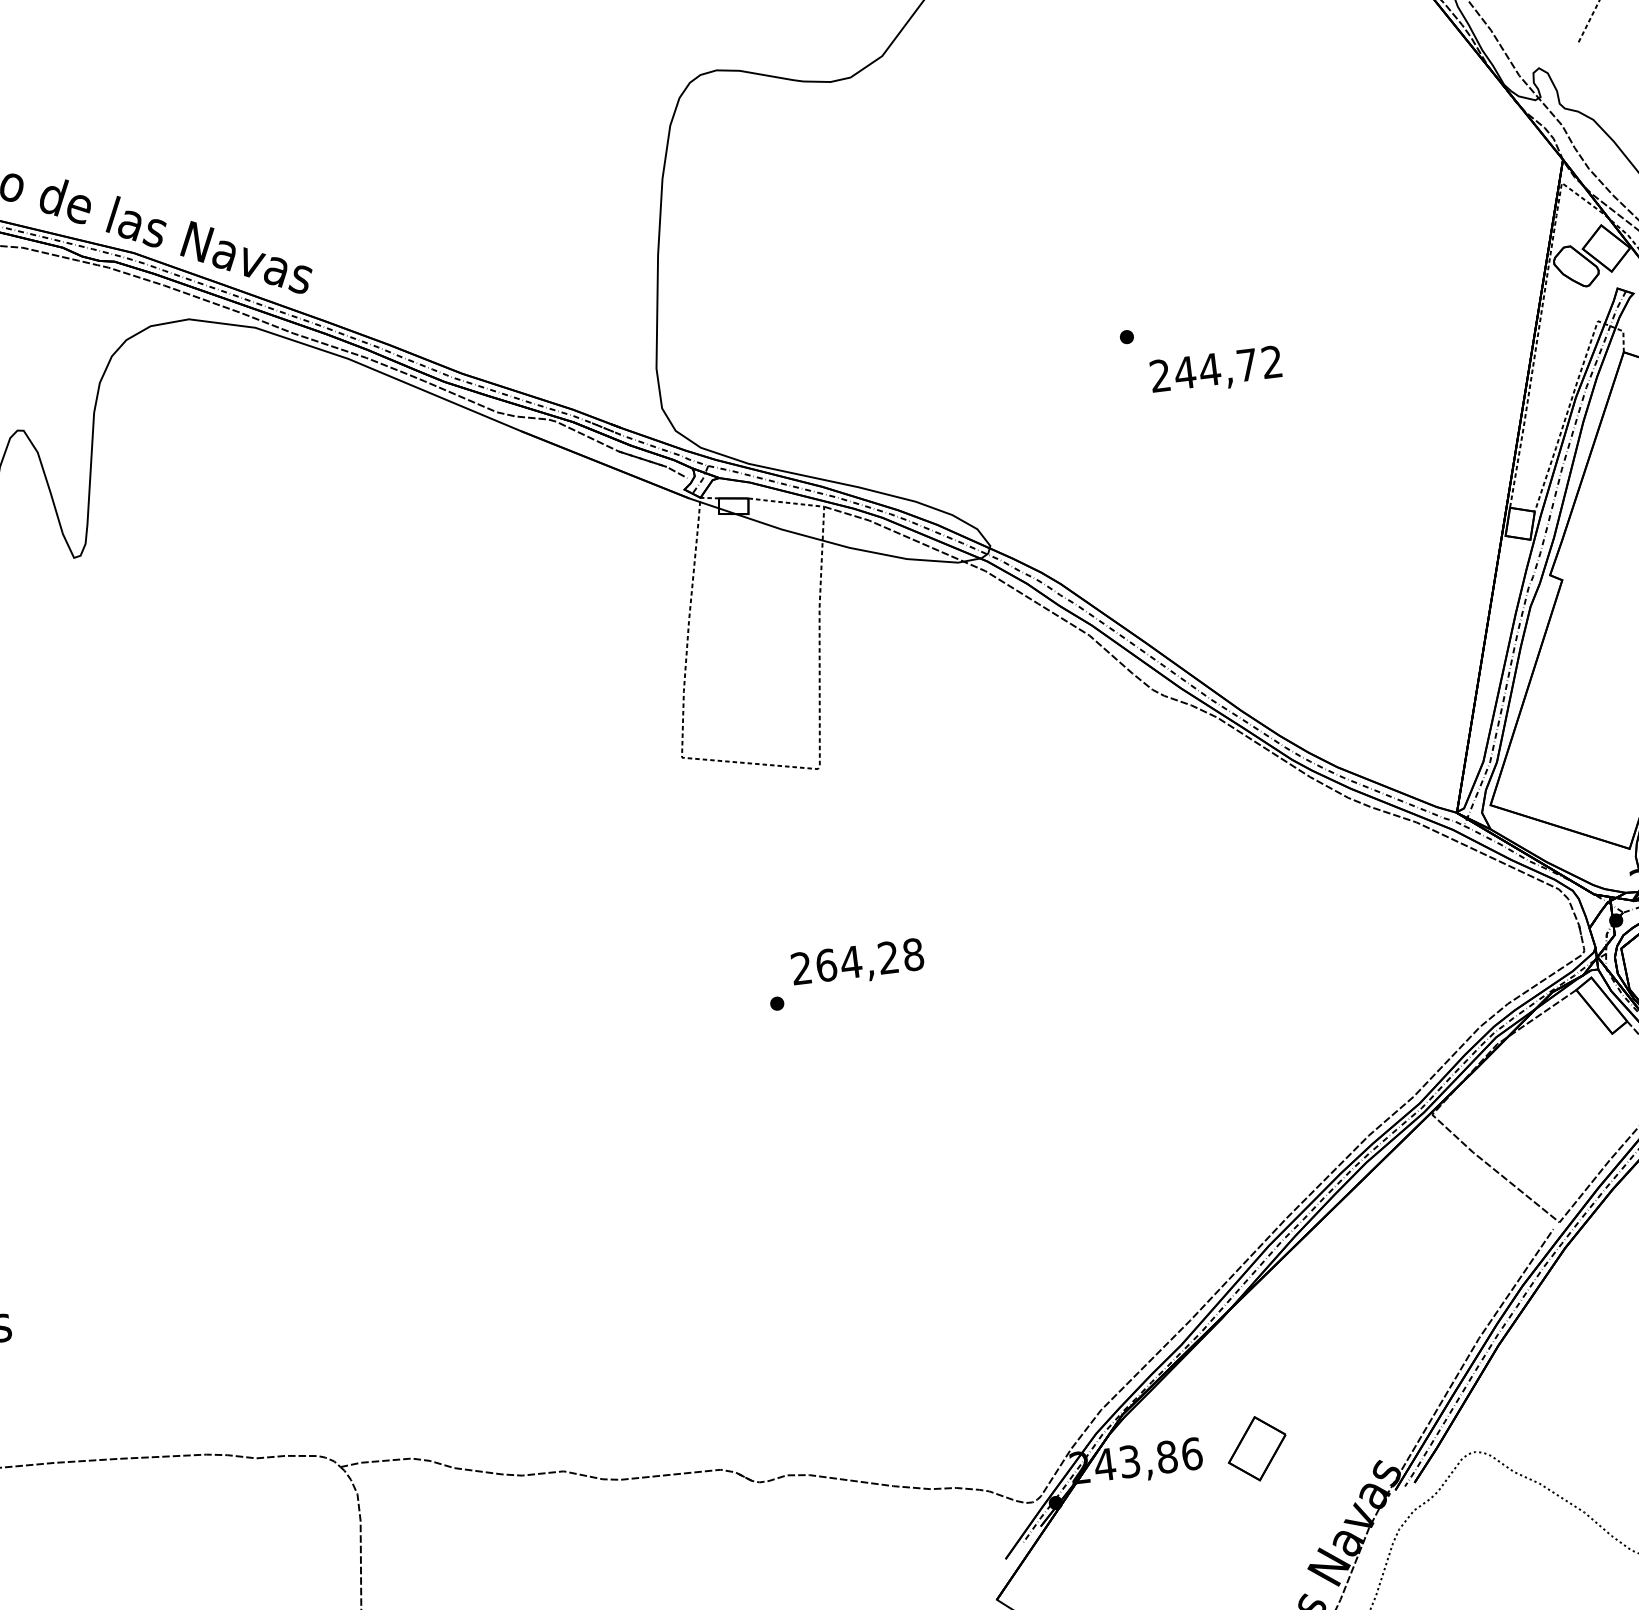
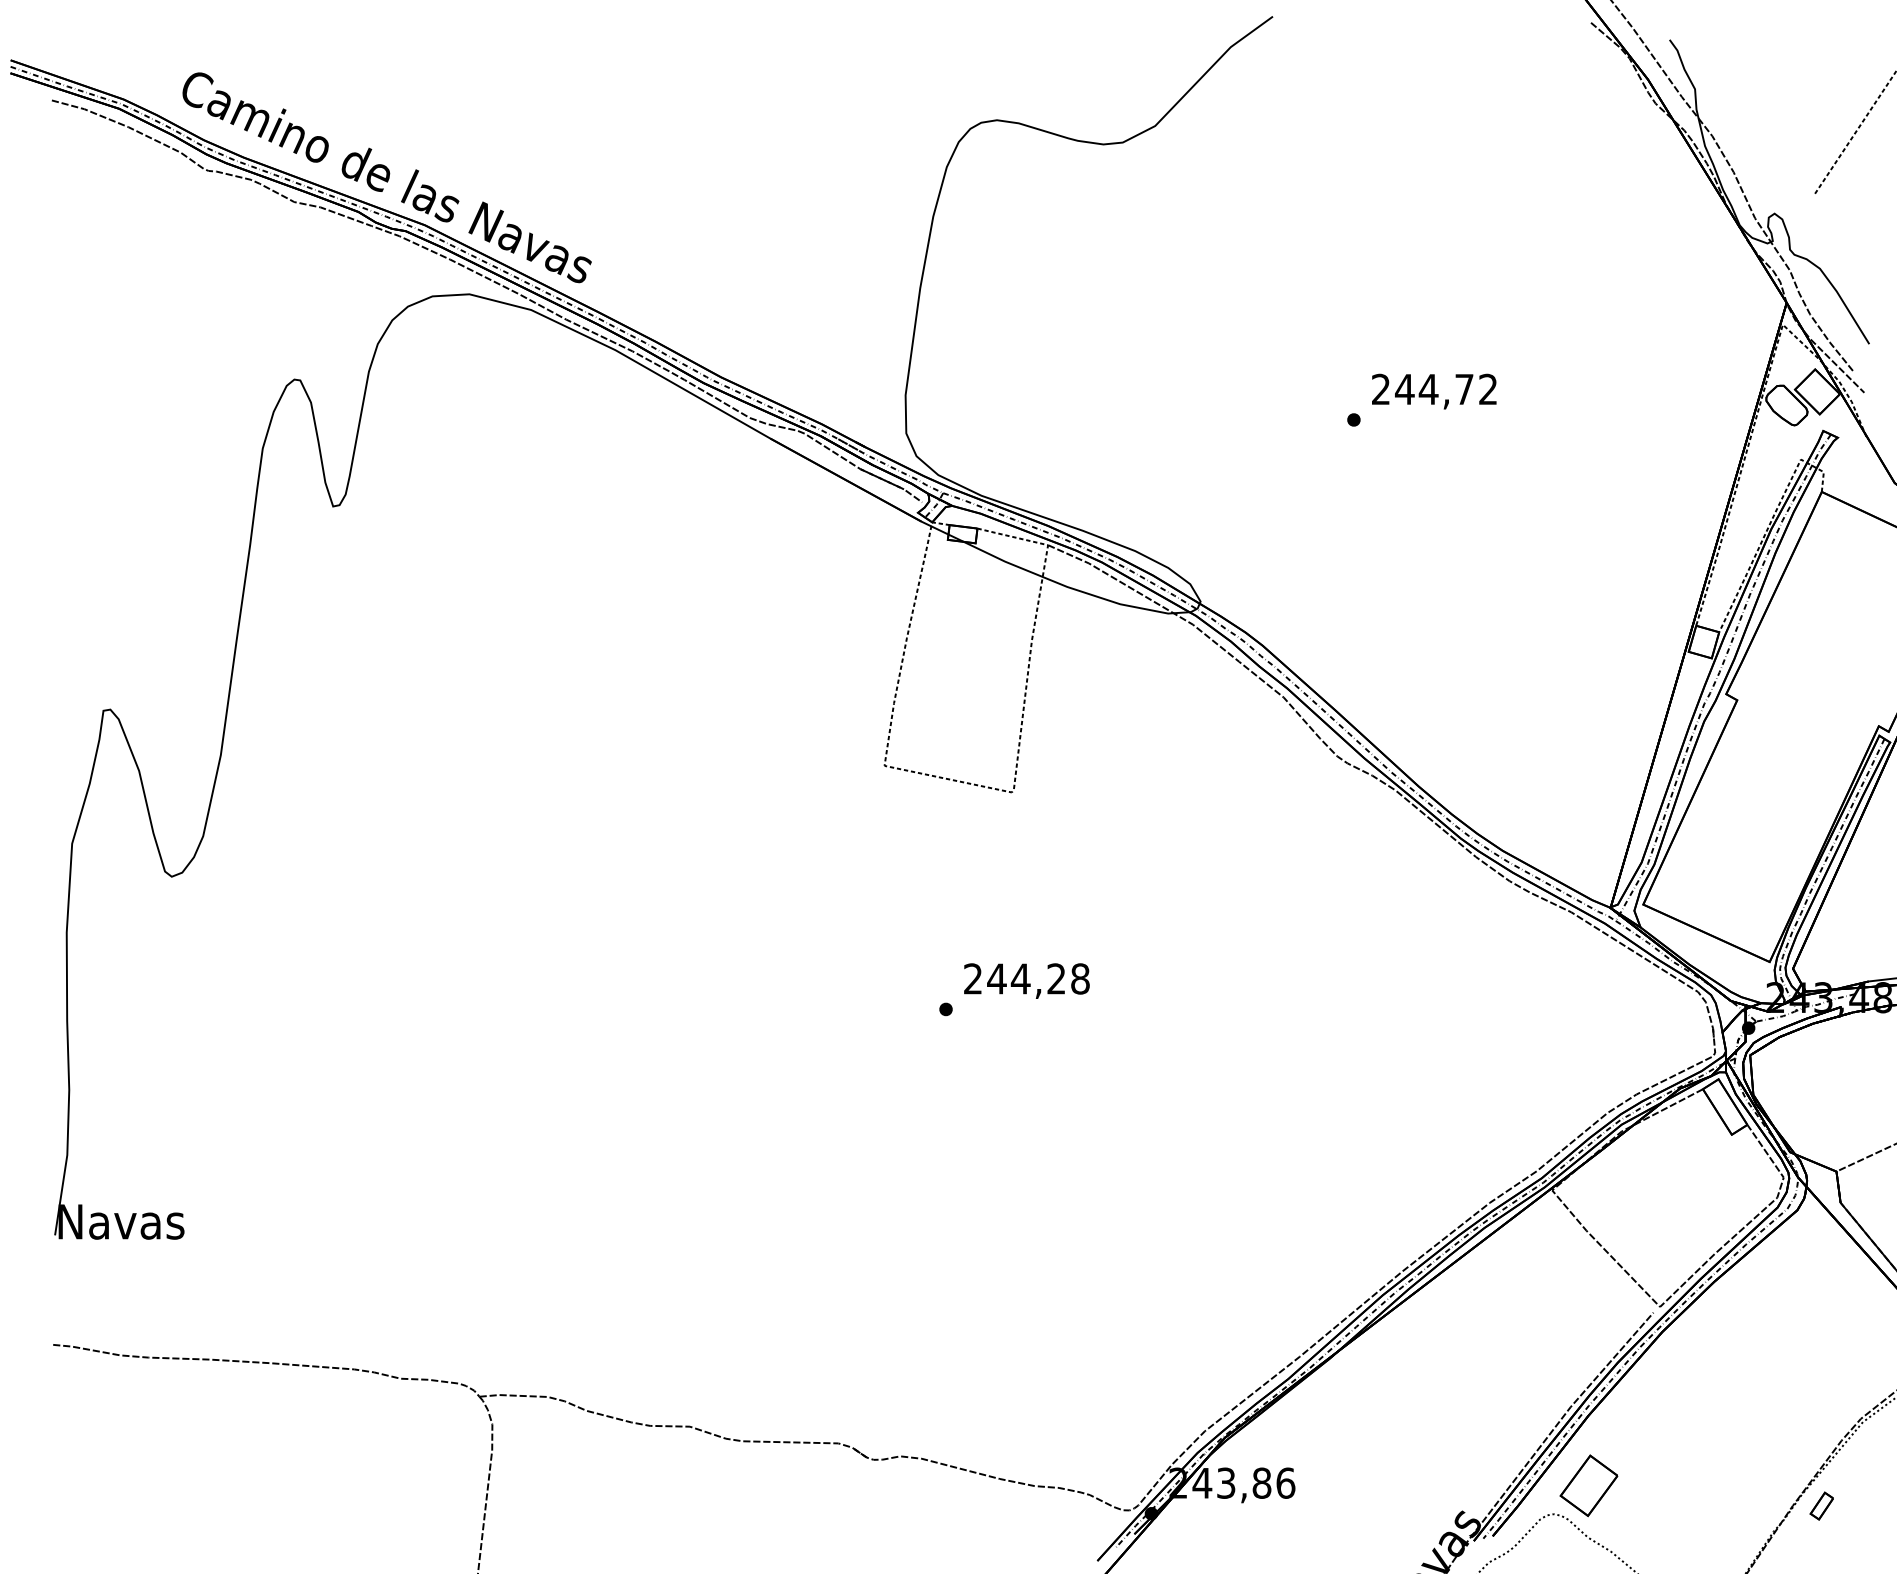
text: (1216, 371) -> (1434, 391), moved
text: (825, 964) -> (996, 978), 264,28 -> 244,28
part: (1256, 1448) -> (1588, 1485), moved

